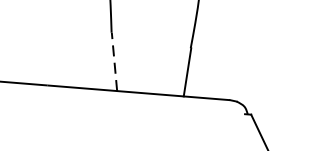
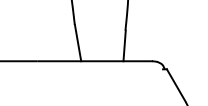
line: (113, 61) -> (77, 42), dashed -> solid

